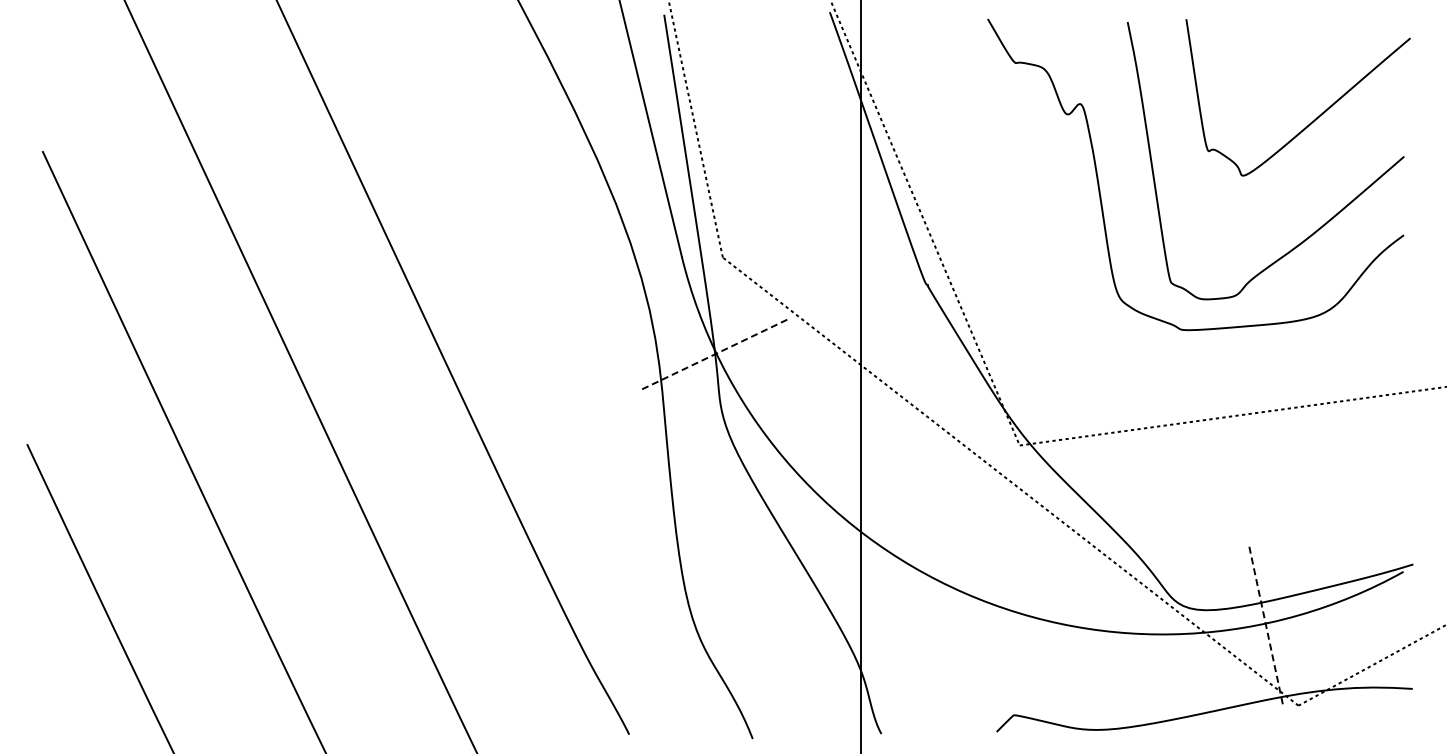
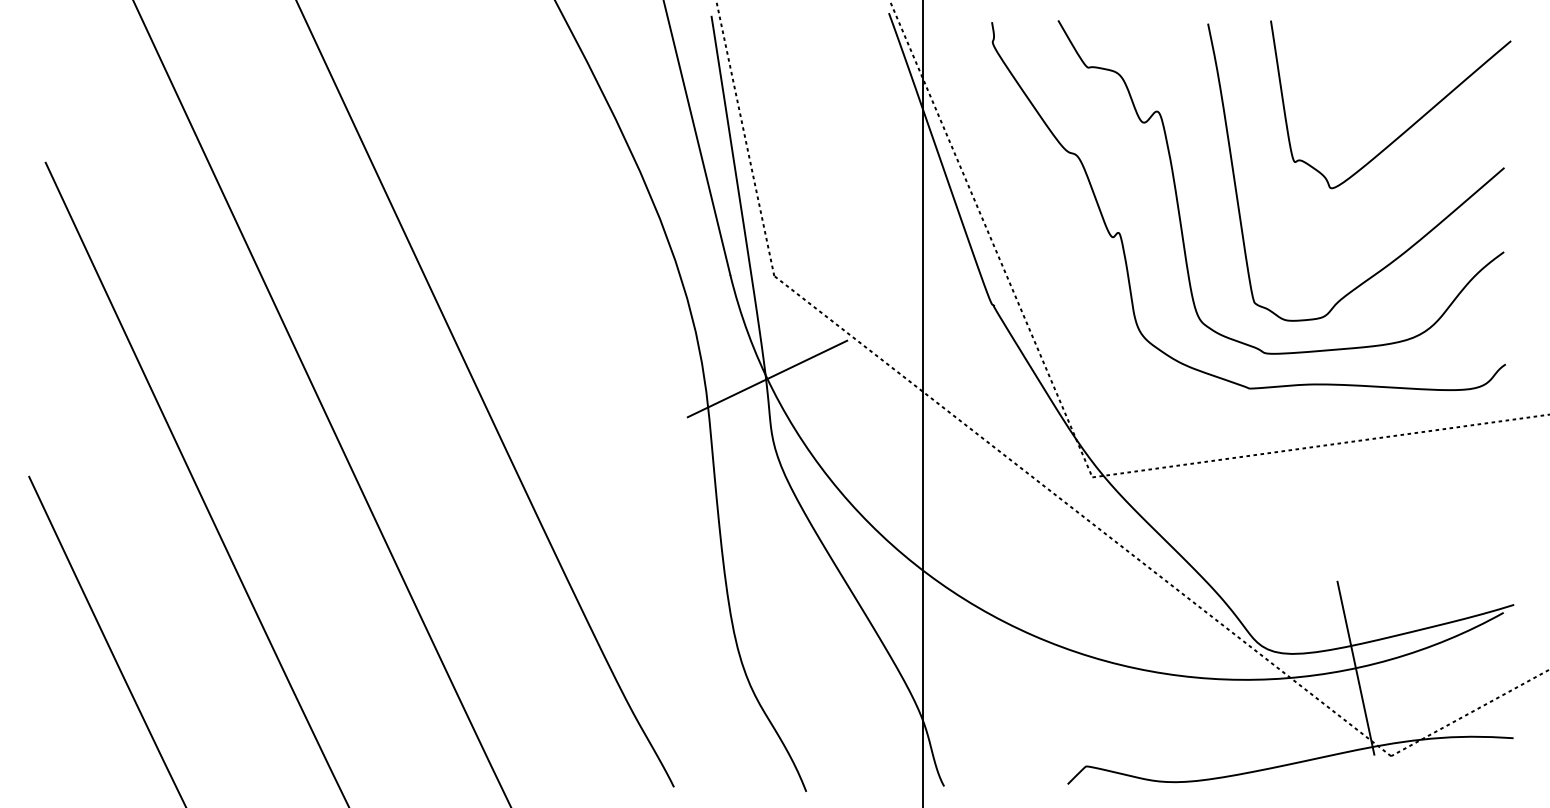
curve: (1047, 221) -> (1122, 237), added
line: (716, 353) -> (767, 378), dashed -> solid
line: (1265, 623) -> (1355, 668), dashed -> solid

